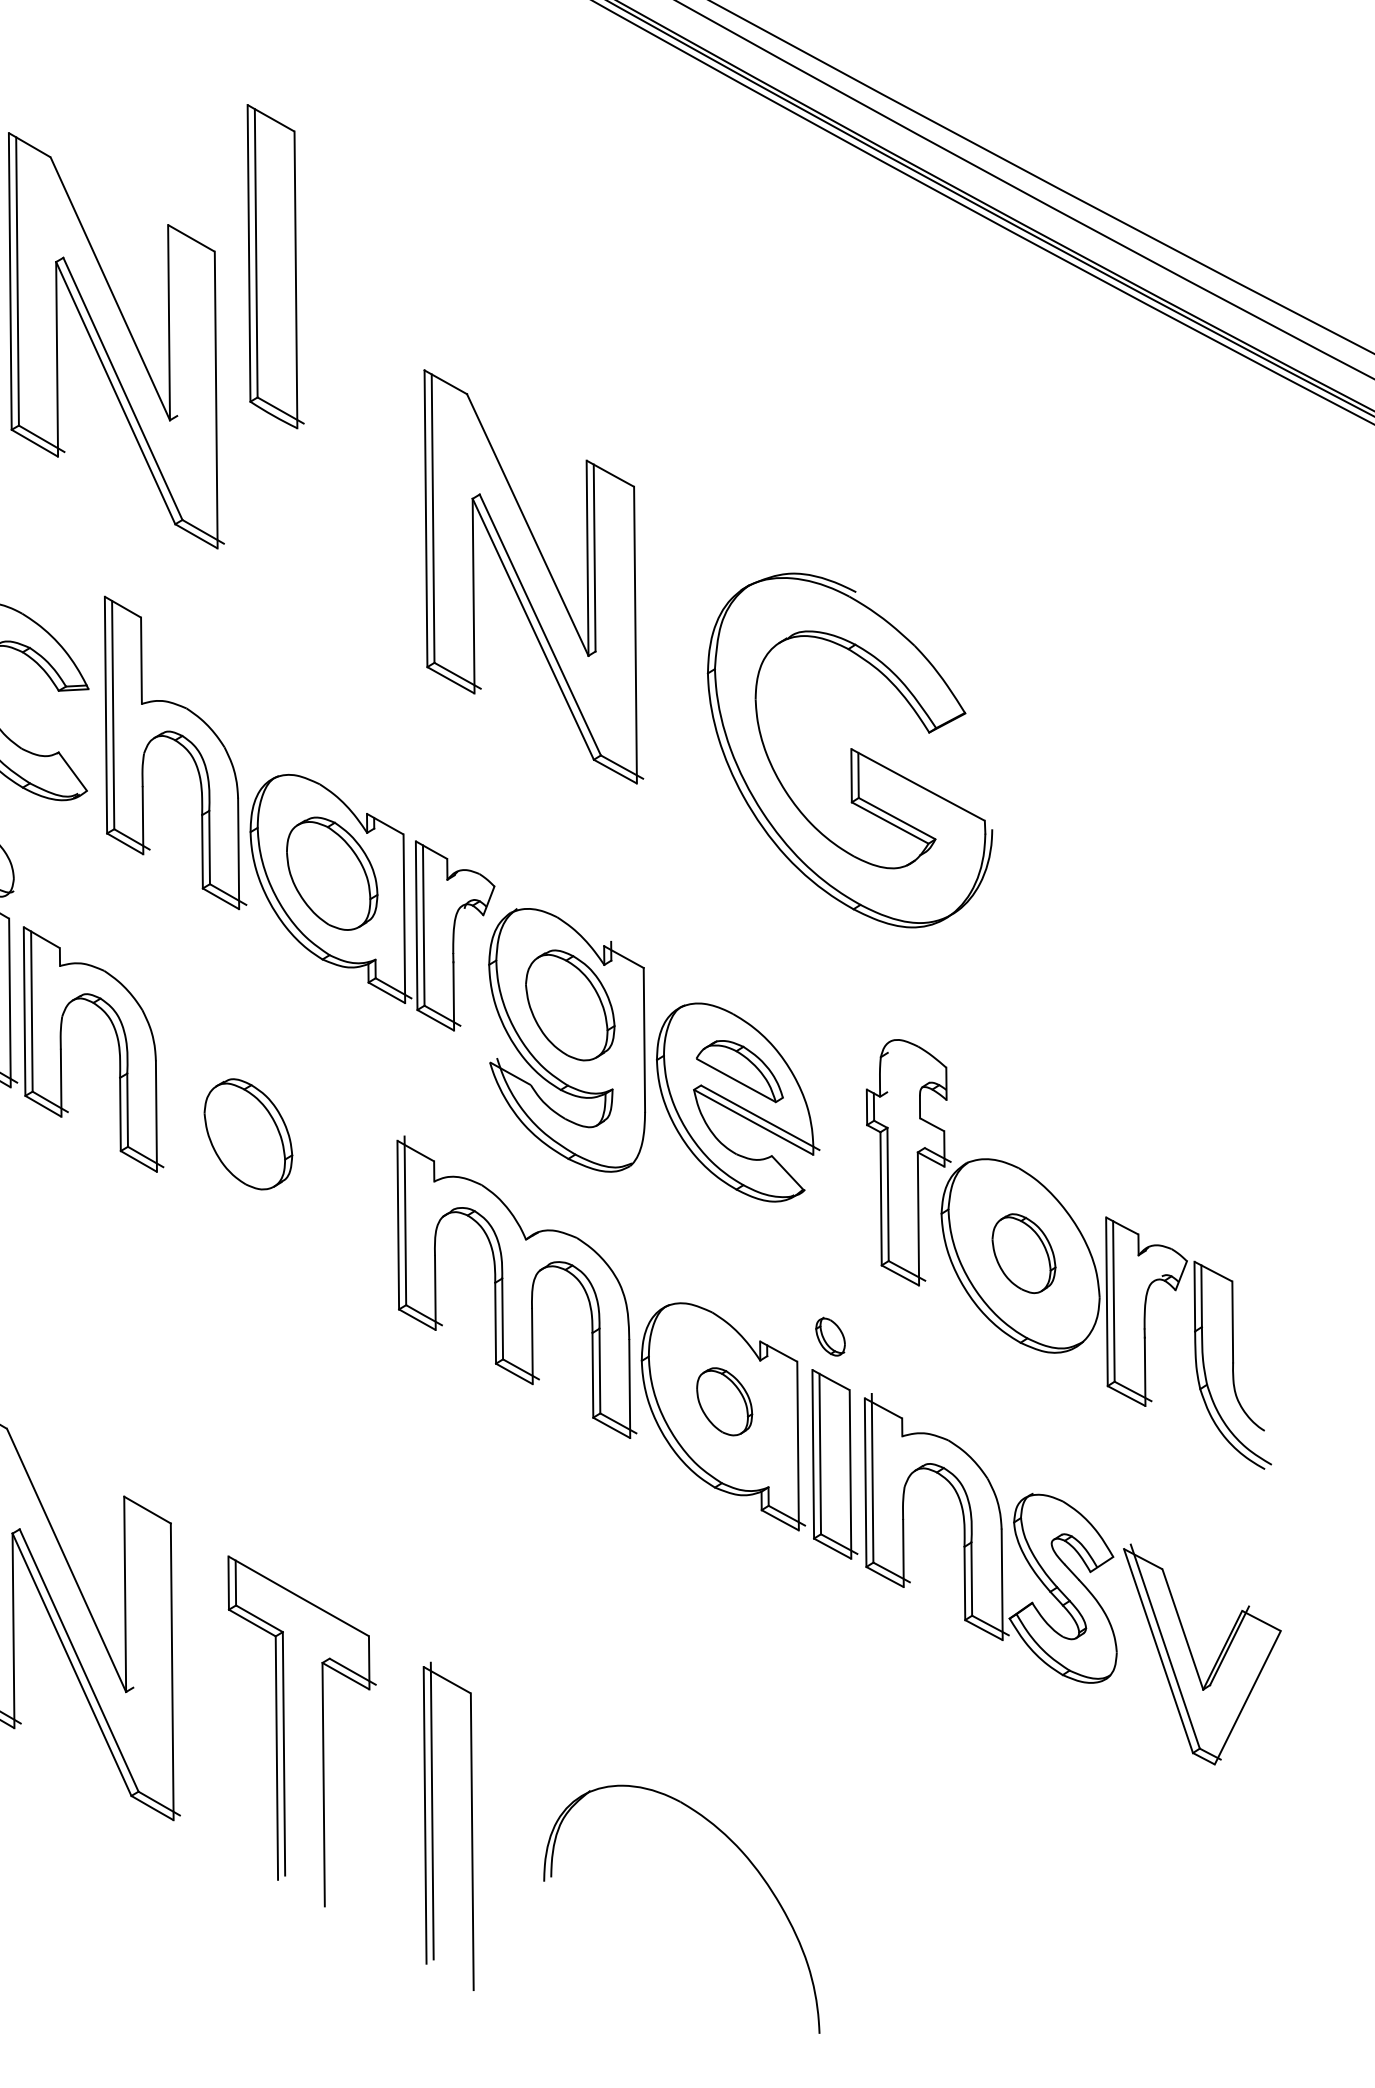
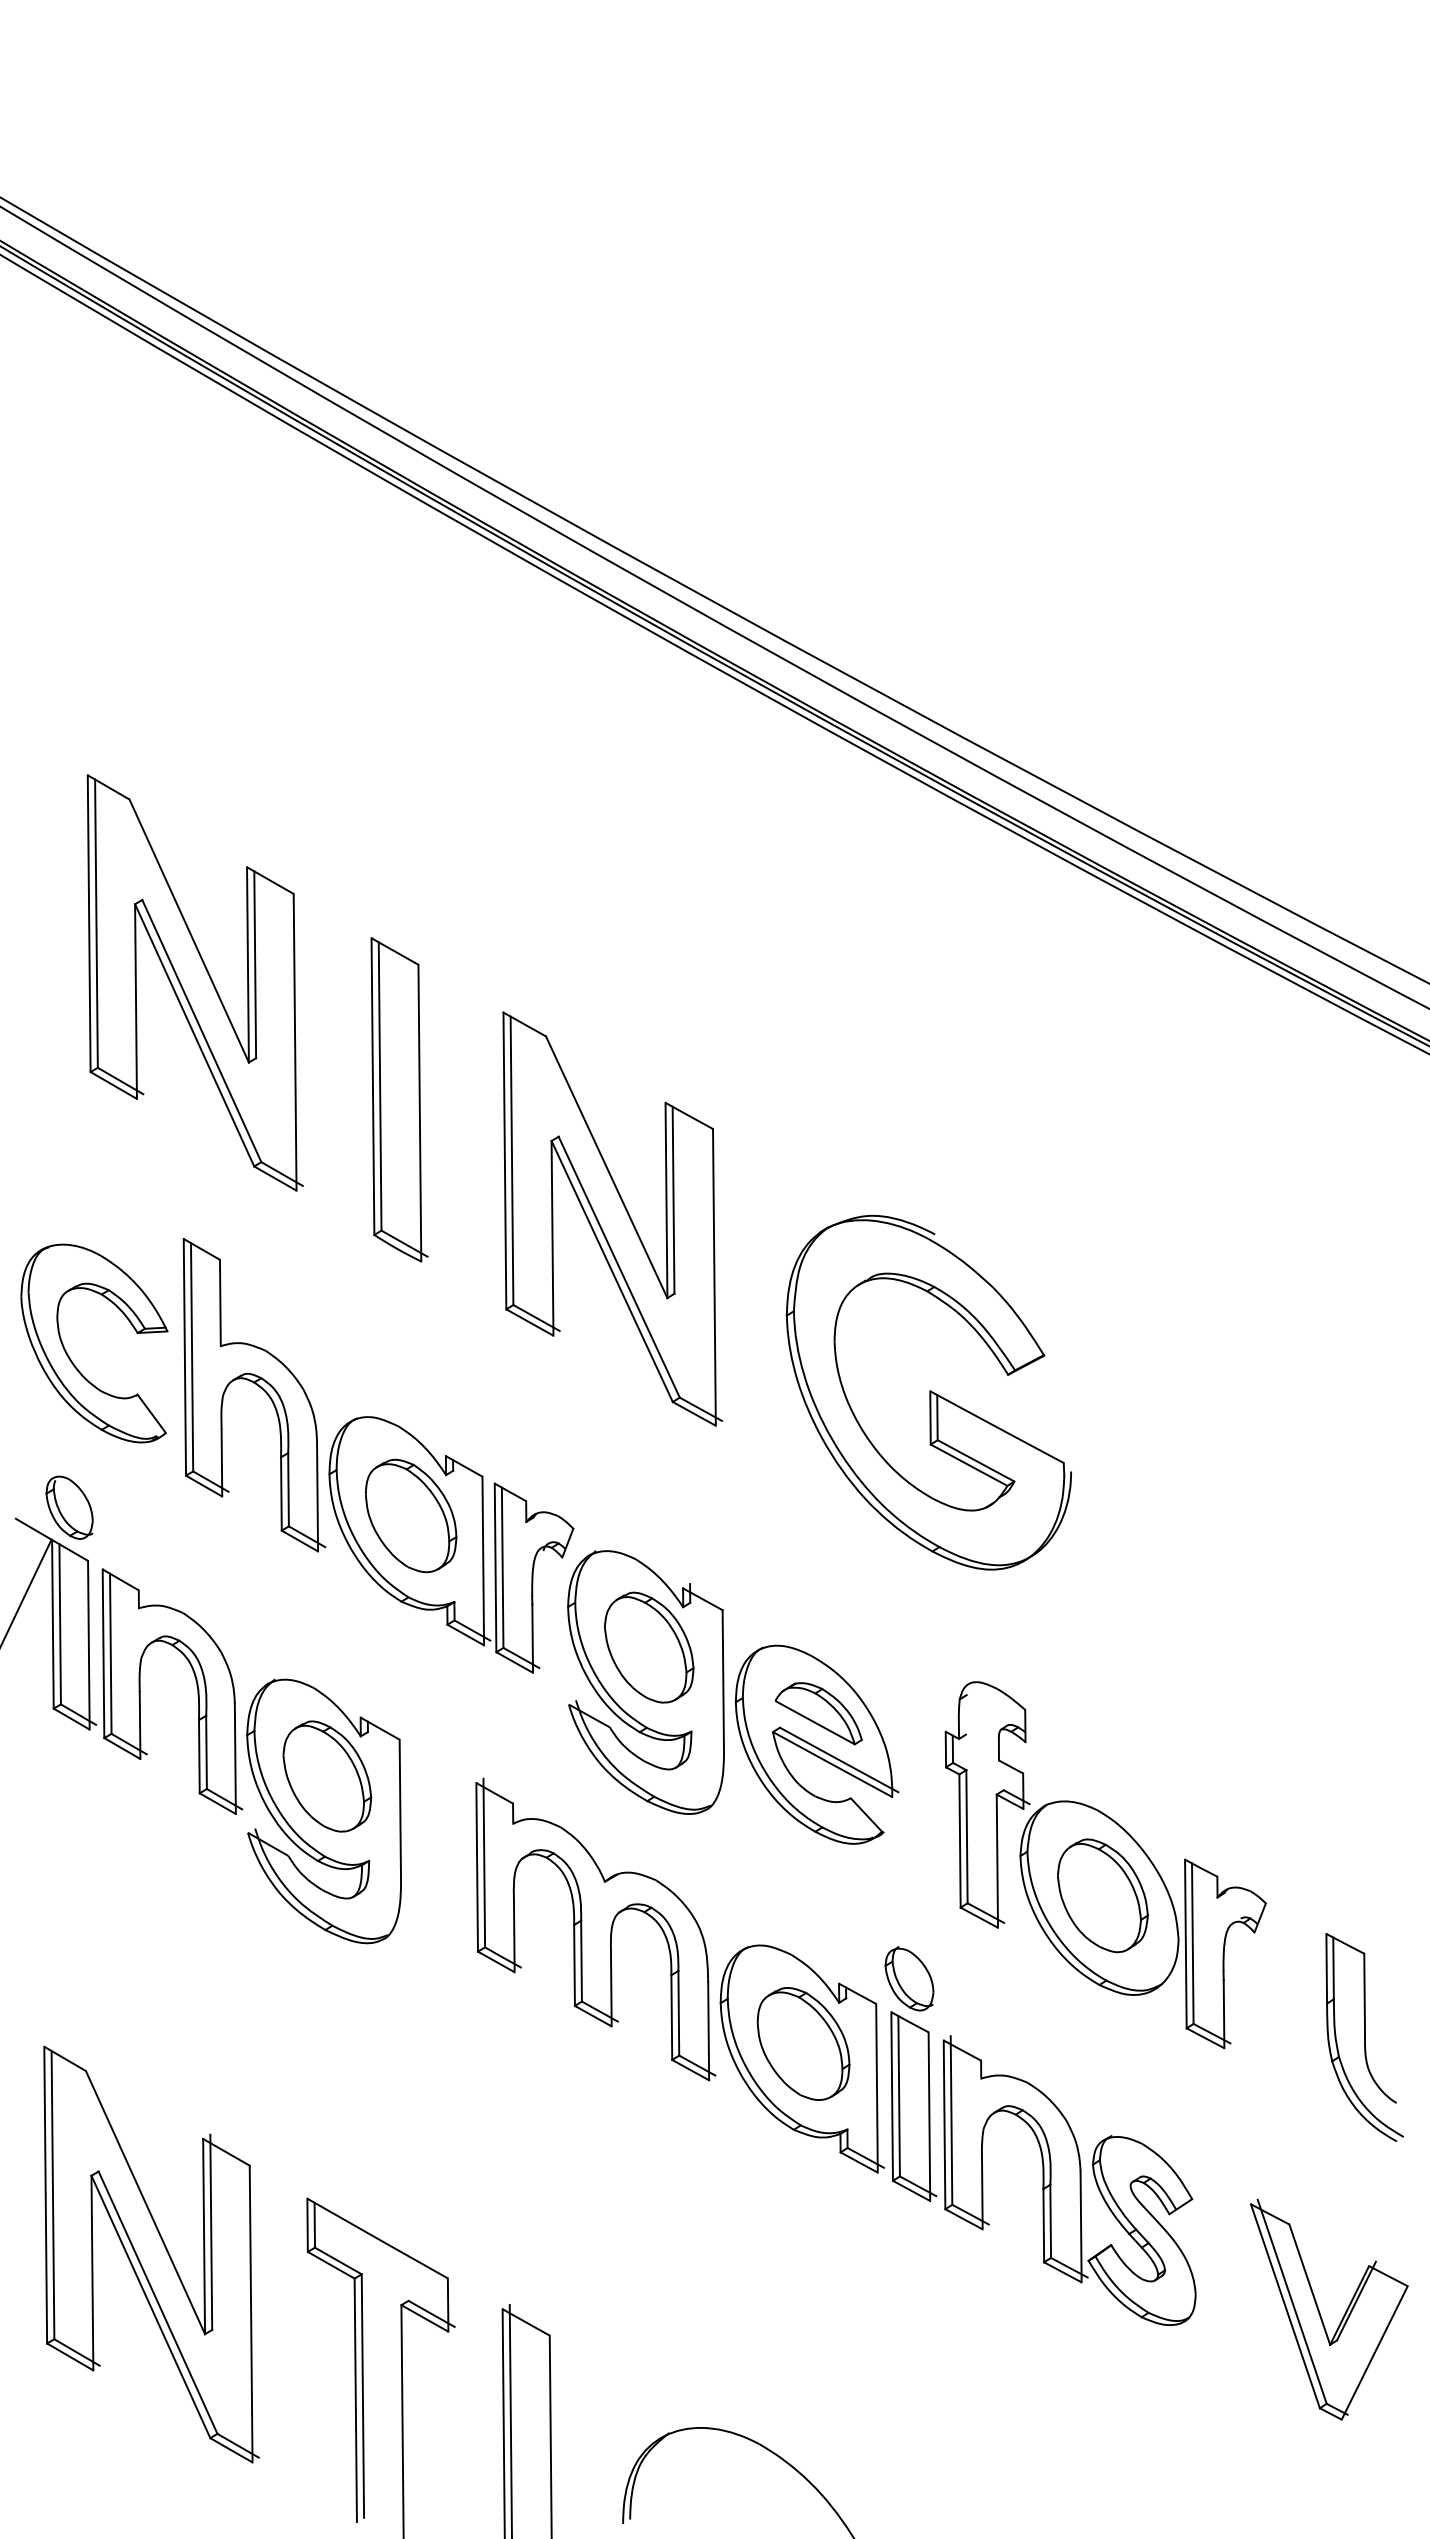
part: (275, 266) -> (399, 1099), moved
line: (176, 322) -> (255, 964), added
part: (244, 1169) -> (323, 1811), added
part: (1023, 1253) -> (1102, 1895), size x1.43
part: (830, 1336) -> (909, 1978), size x1.67
part: (1232, 1365) -> (1364, 2037), moved
part: (724, 1401) -> (803, 2043), size x1.67
line: (132, 1589) -> (211, 2231), added
part: (1193, 1657) -> (1320, 2312), moved

